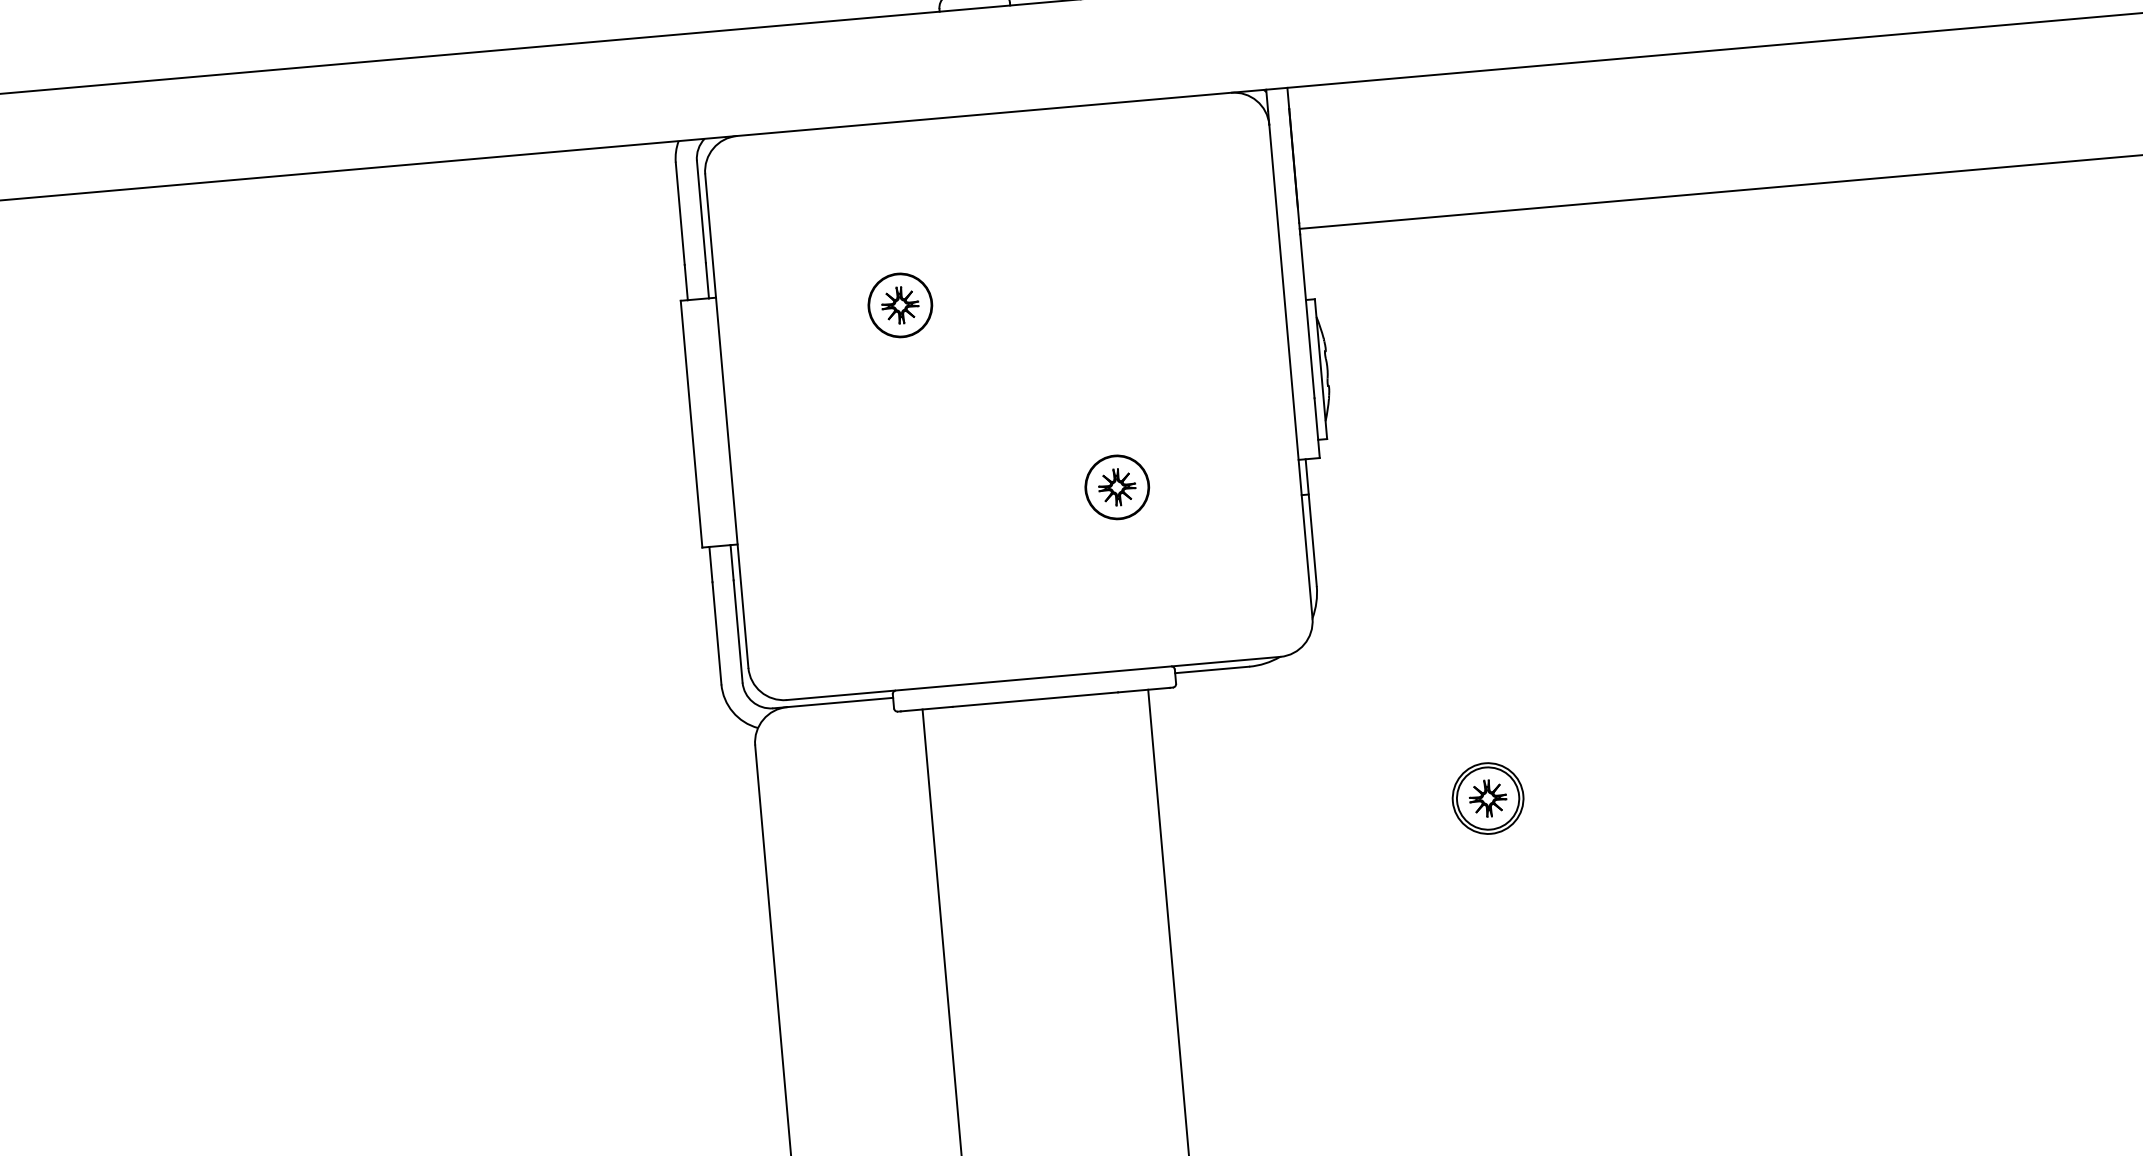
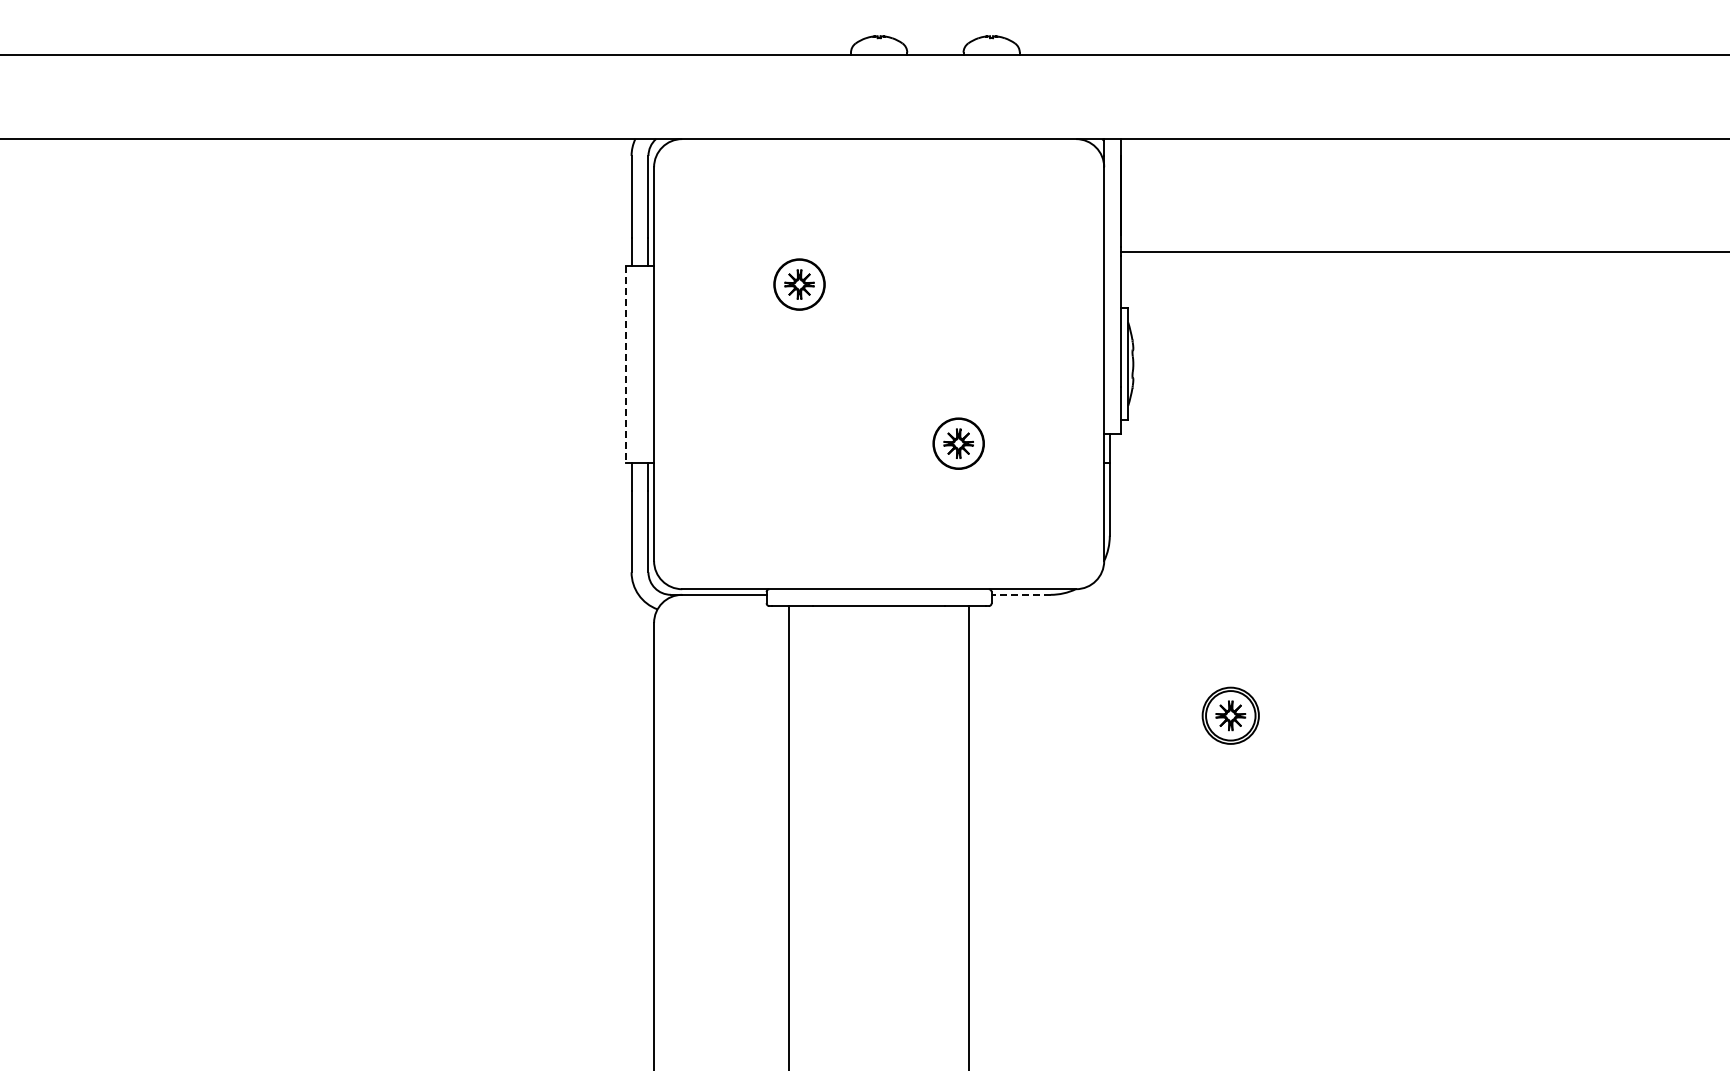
line: (691, 424) -> (625, 364), solid -> dashed
line: (1212, 669) -> (1021, 594), solid -> dashed

